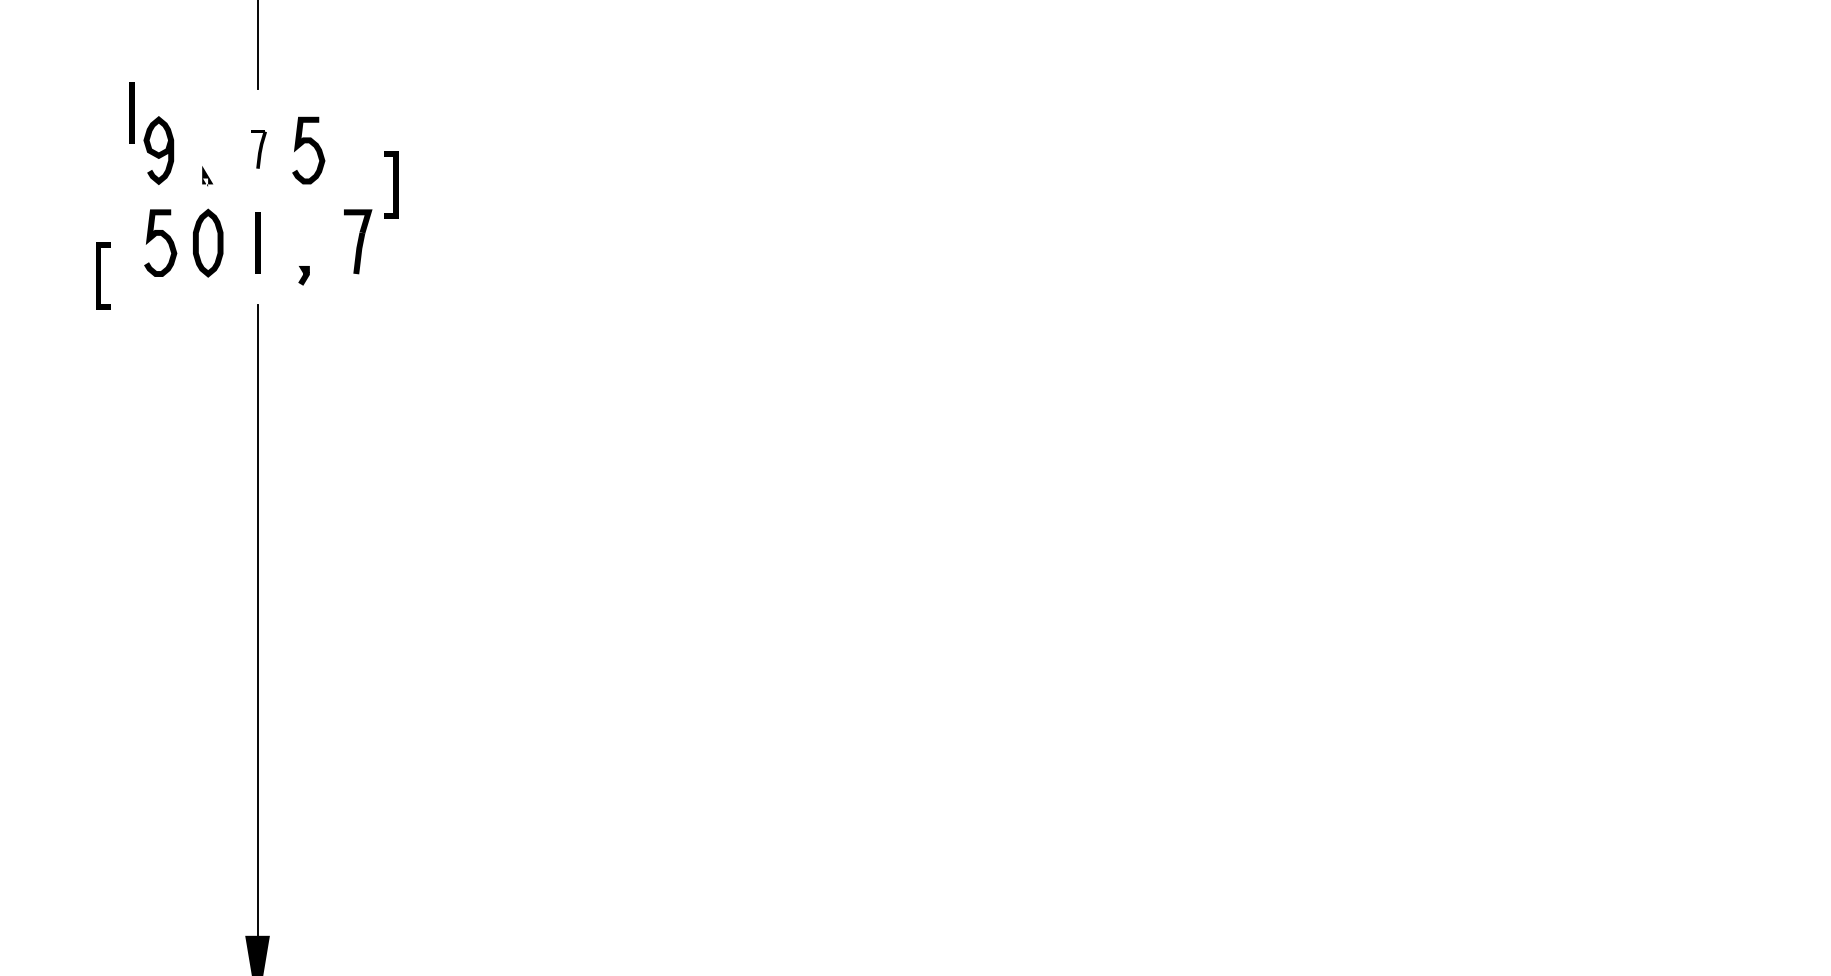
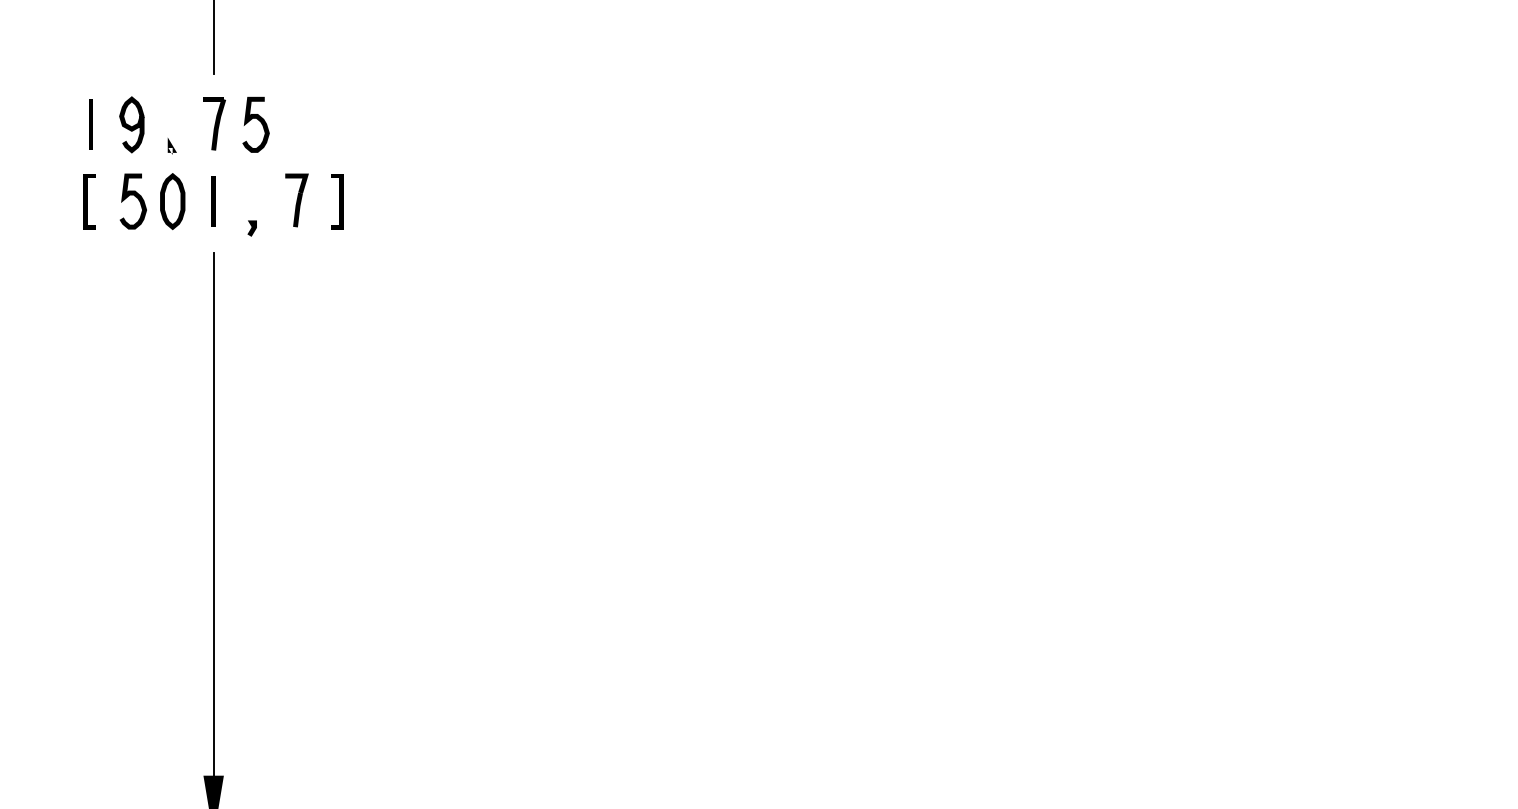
line: (131, 112) -> (90, 124), moved
part: (258, 148) -> (214, 123), size x1.67
line: (393, 185) -> (339, 201), moved
line: (100, 275) -> (87, 201), moved

